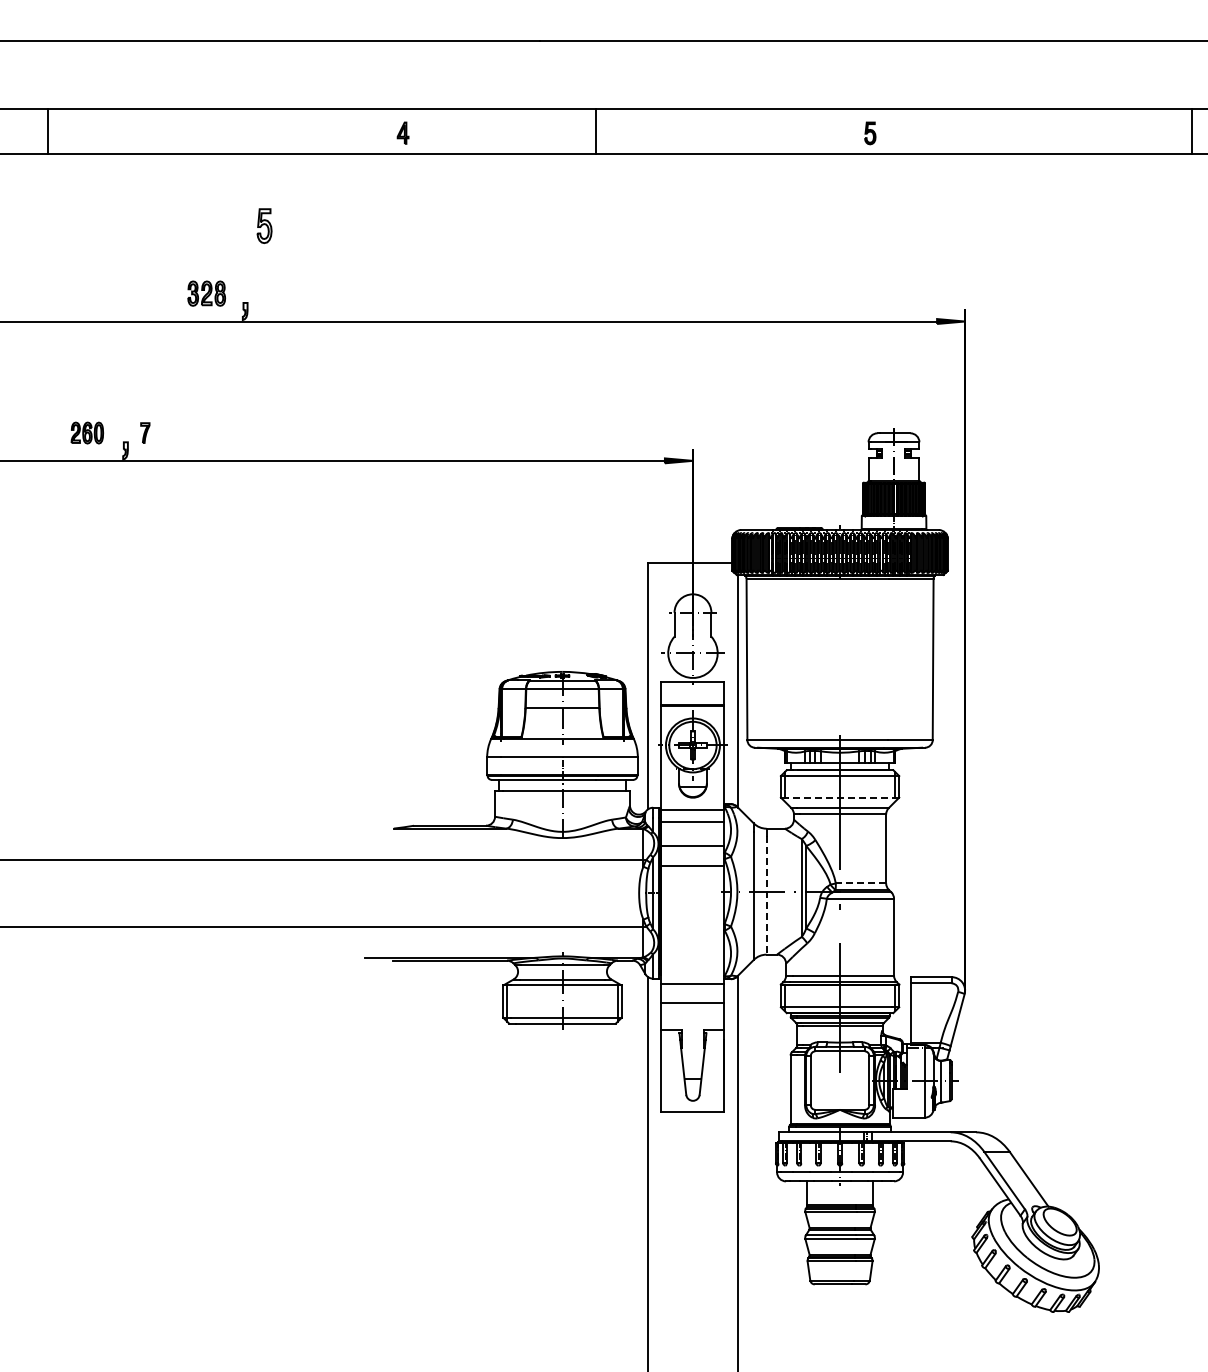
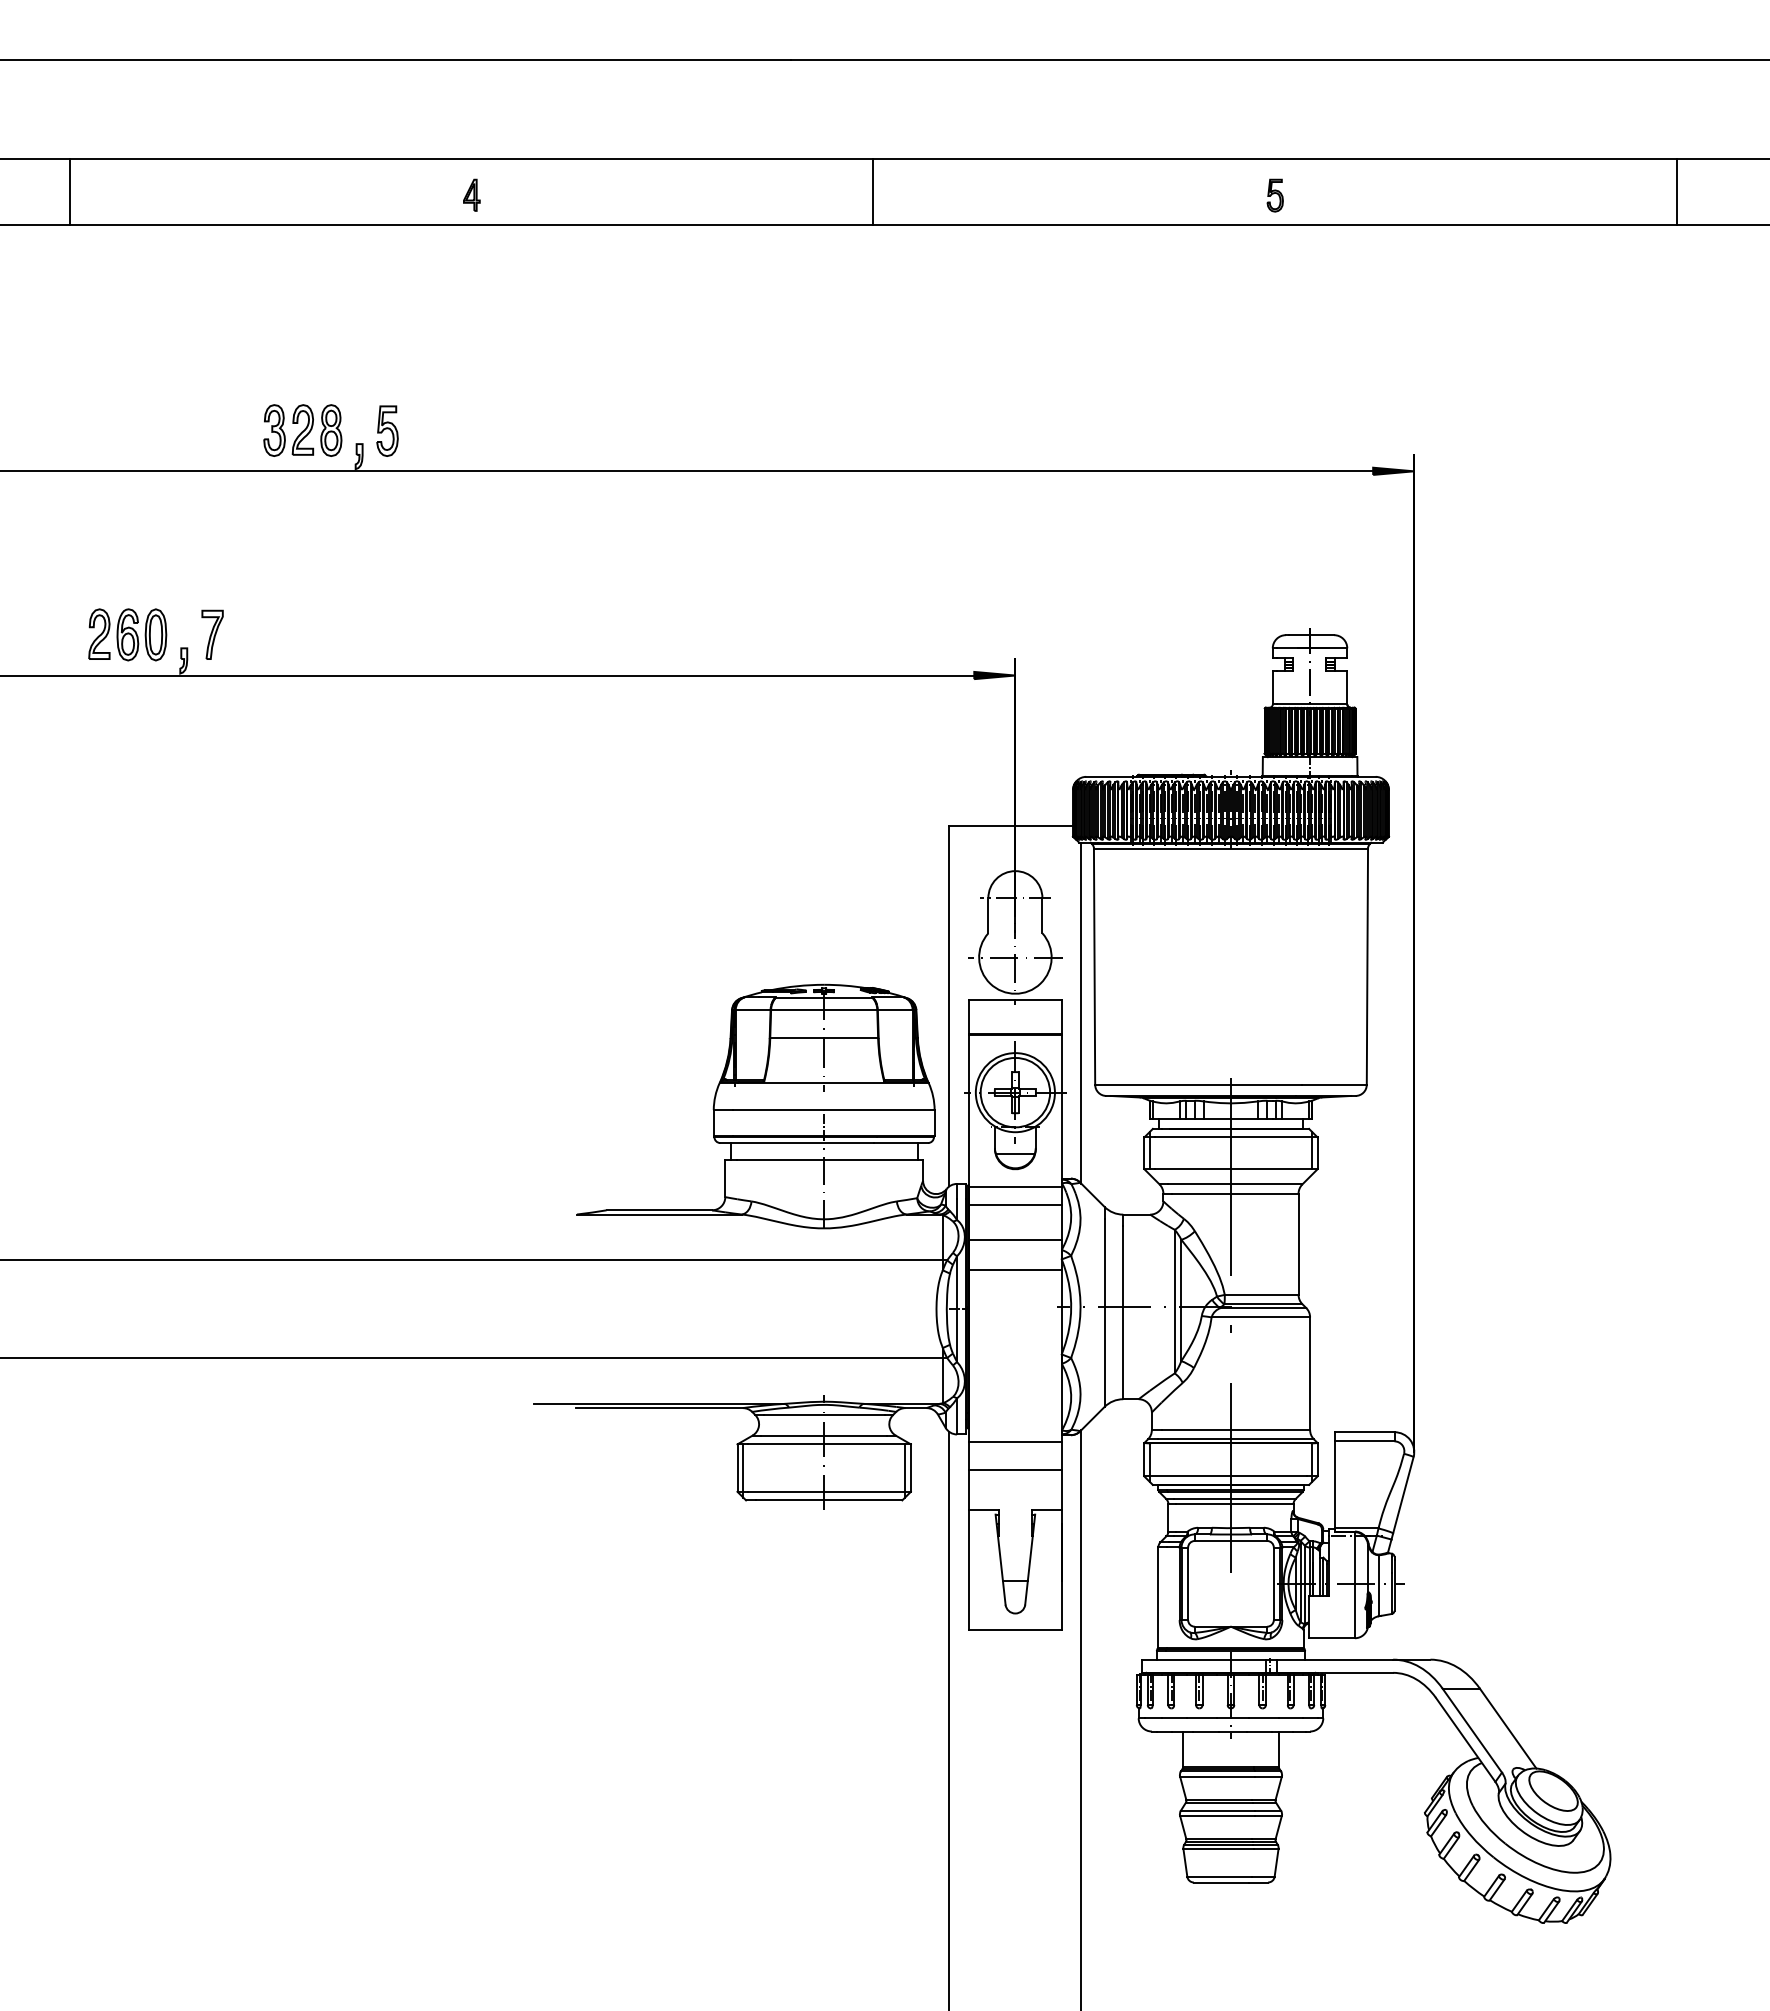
line: (1192, 130) -> (1677, 191), moved
part: (402, 132) -> (470, 194), moved
part: (264, 225) -> (387, 430), moved
part: (206, 293) -> (302, 430), size x1.43
part: (87, 432) -> (128, 633), size x1.67
part: (145, 432) -> (213, 633), size x1.67
line: (843, 797) -> (1236, 1168), dashed -> solid
line: (860, 883) -> (1260, 1294), dashed -> solid
line: (766, 896) -> (1123, 1314), dashed -> solid

